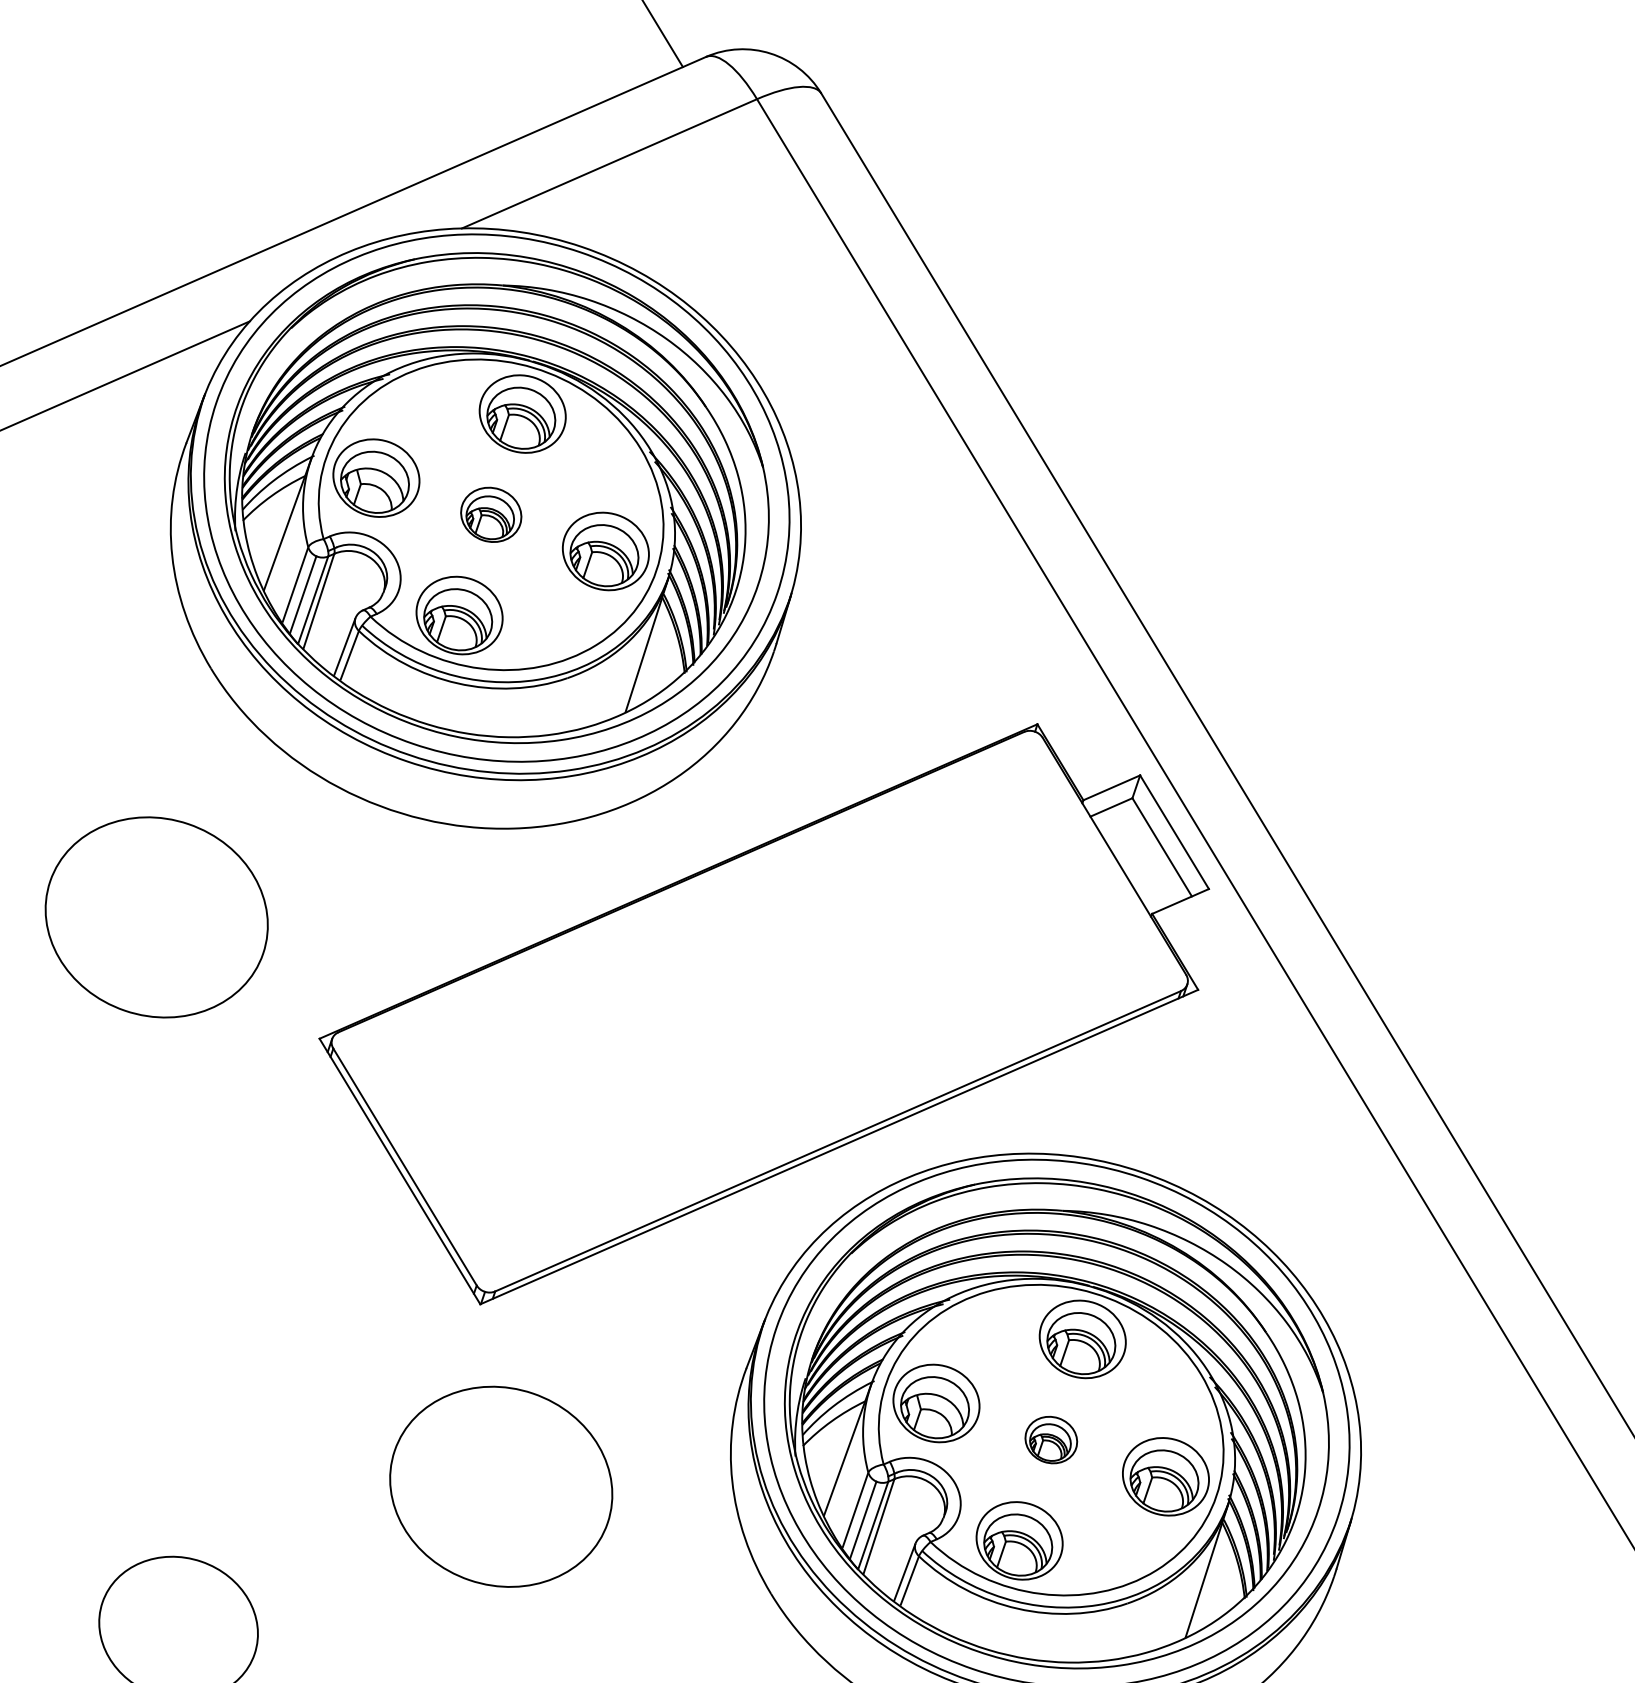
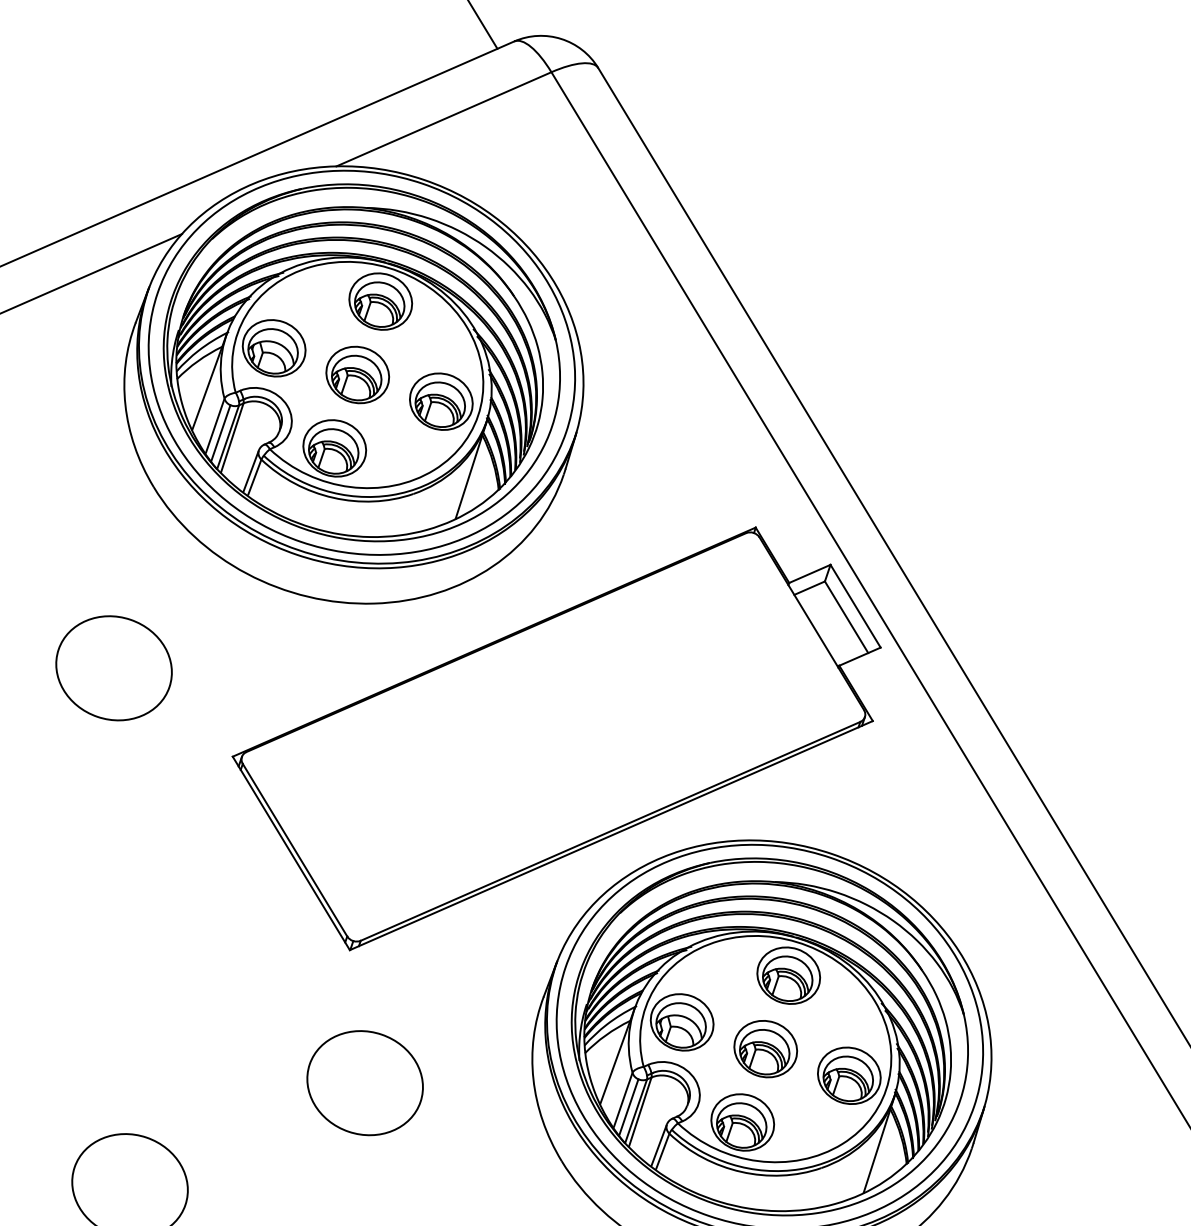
part: (491, 514) -> (358, 374), size x1.43
part: (156, 917) -> (113, 668), size x0.71
part: (1051, 1439) -> (765, 1048), size x1.67
part: (501, 1486) -> (365, 1082), size x0.71

